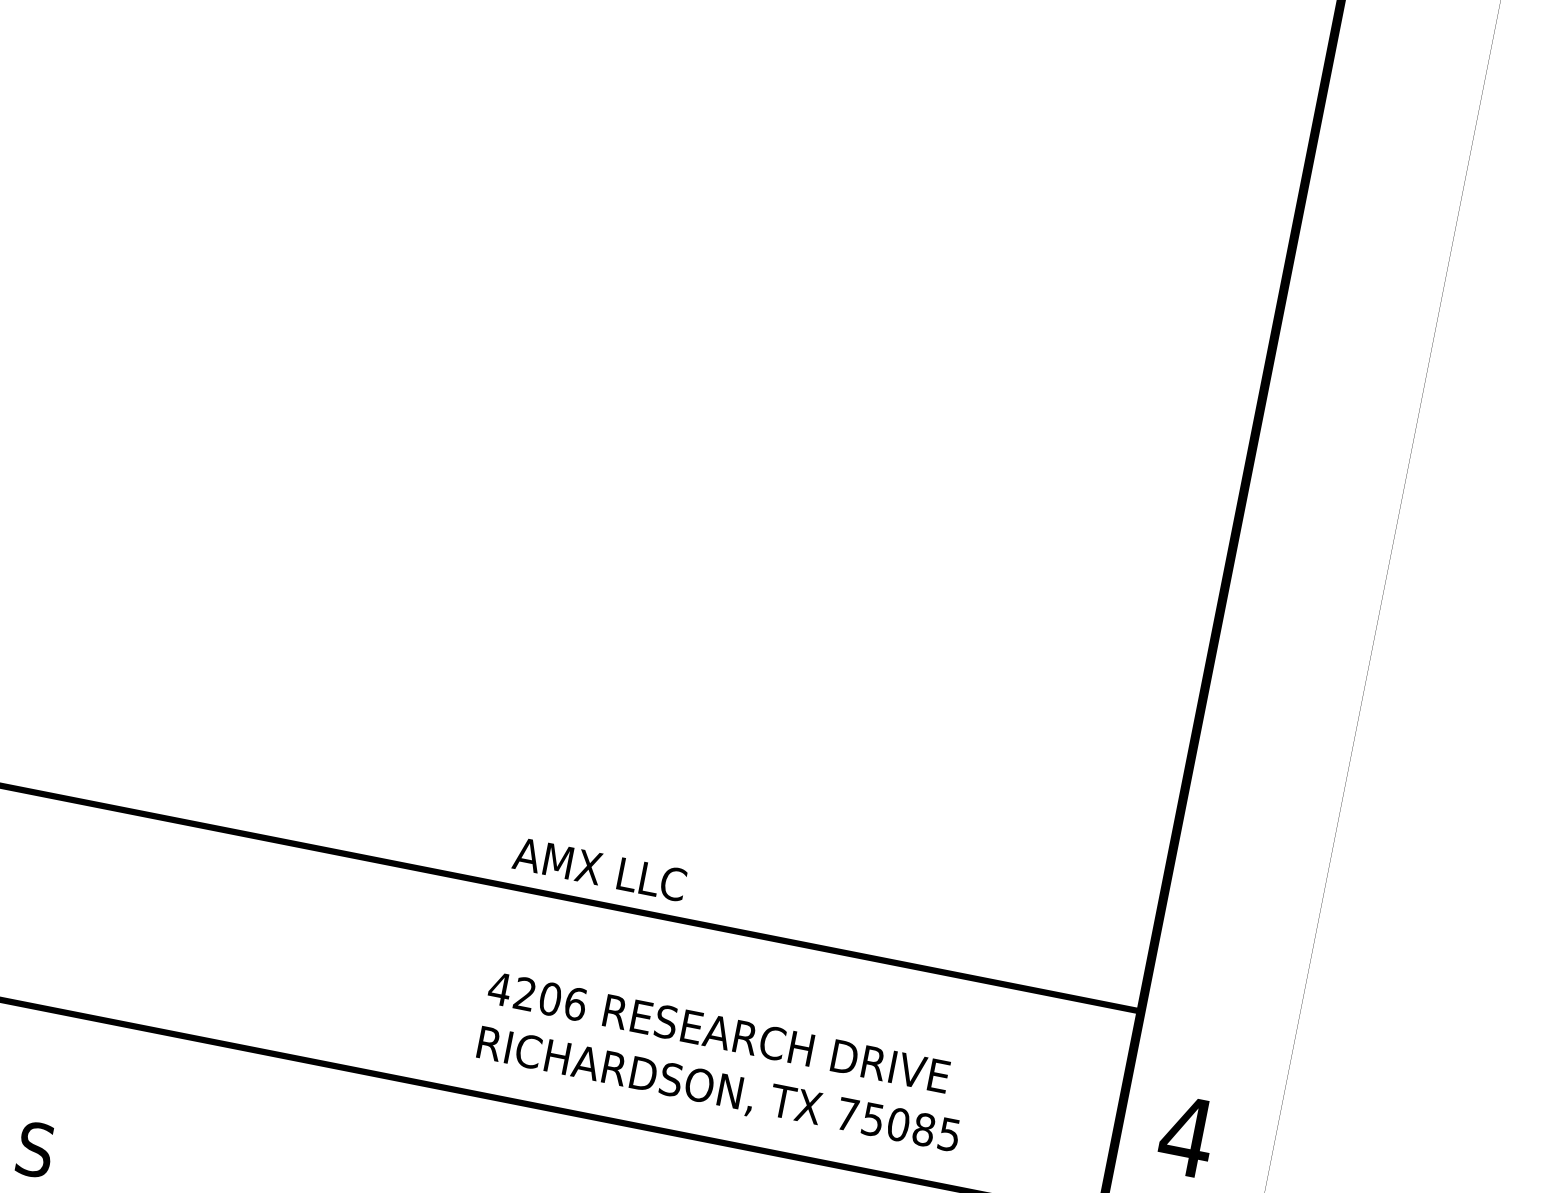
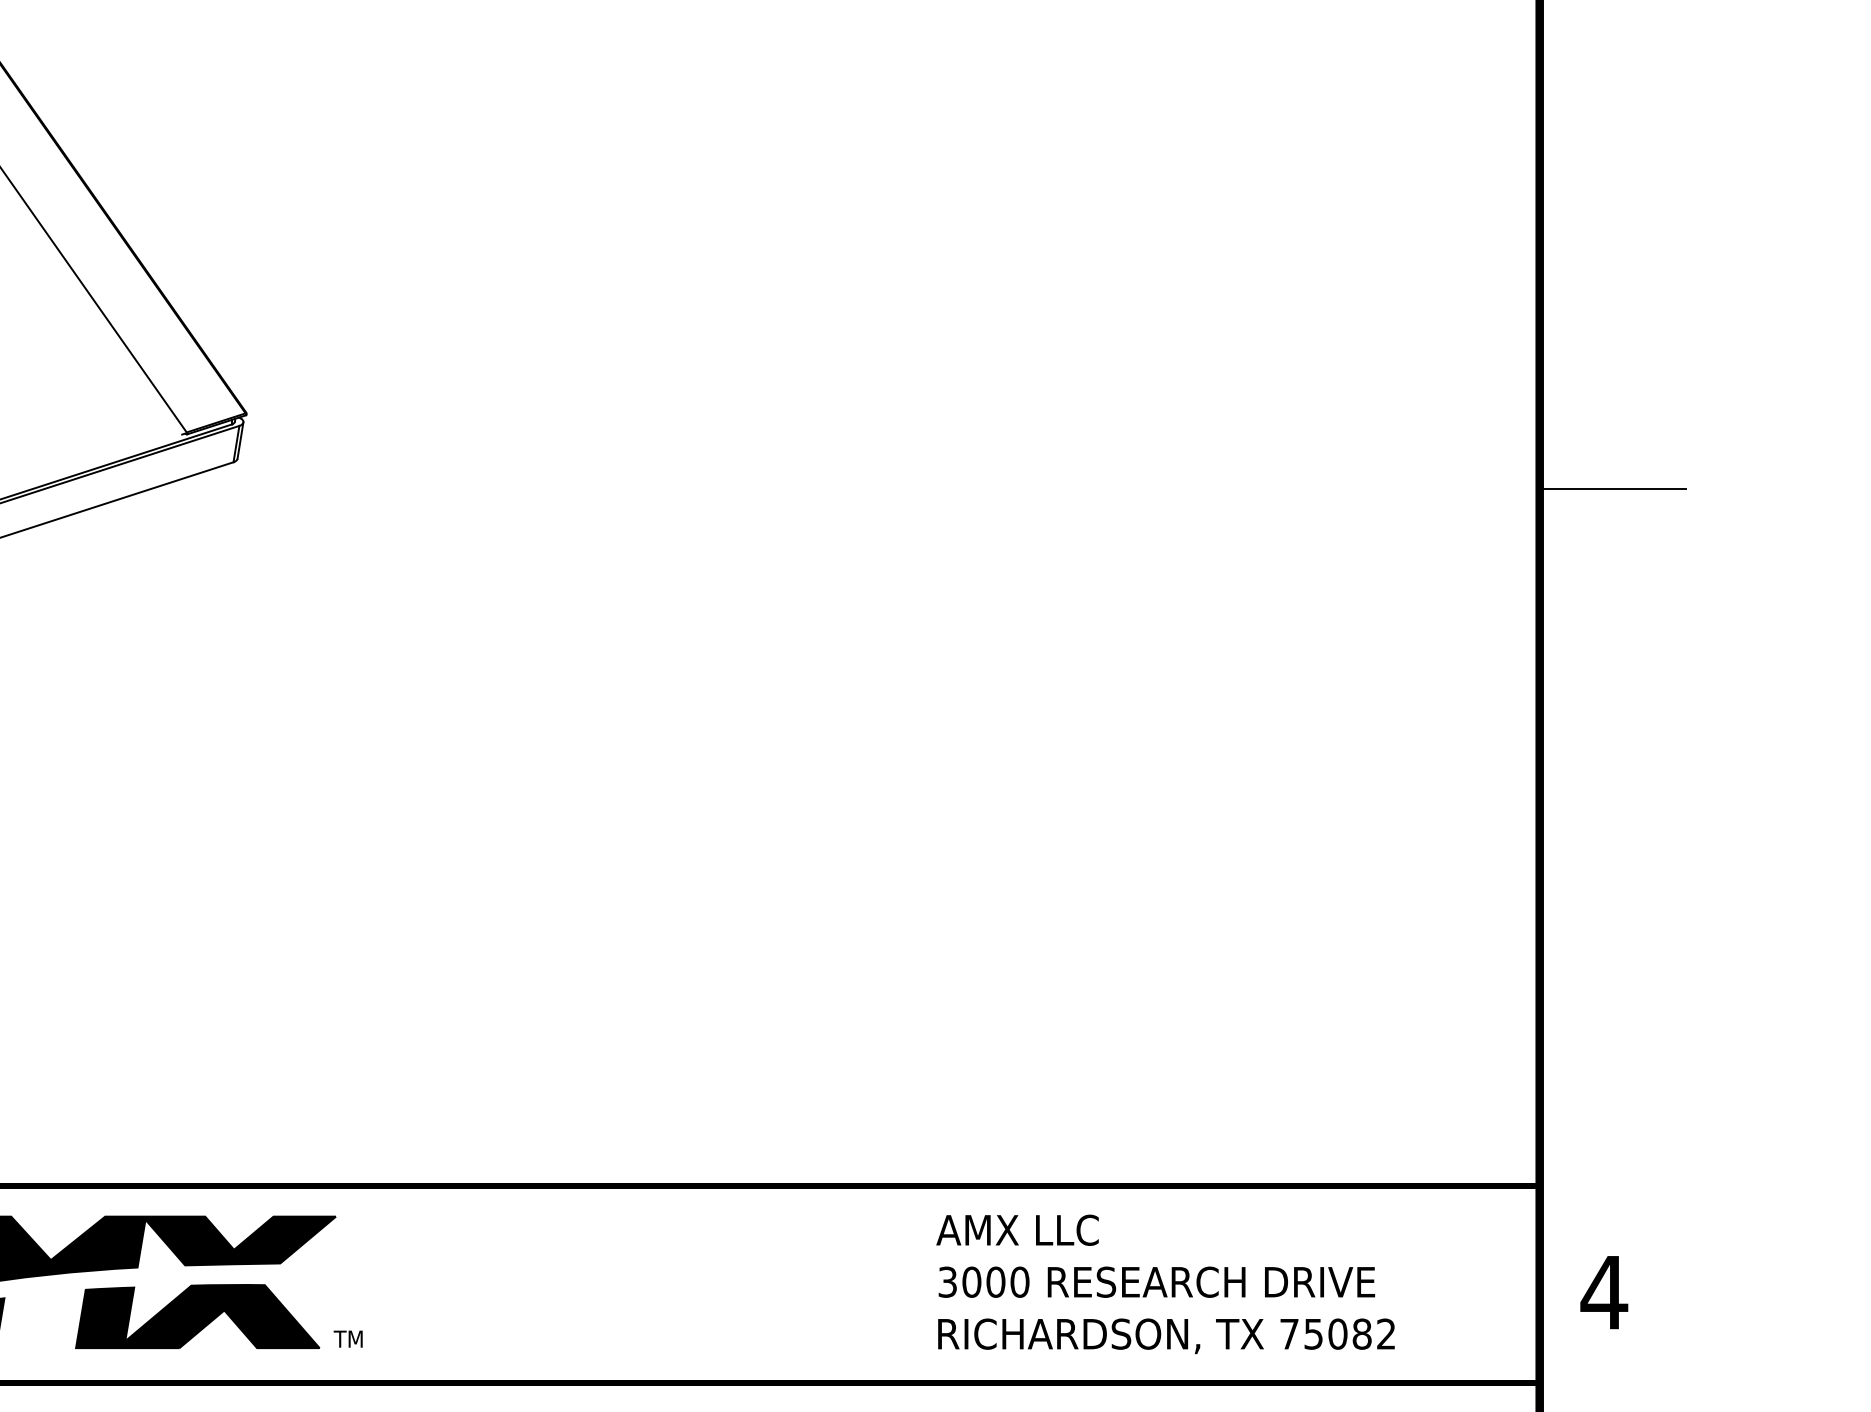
line: (1362, 294) -> (1612, 488), added
text: (599, 868) -> (1017, 1229), moved
text: (537, 995) -> (983, 1281), 4206 -> 3000
text: (949, 1134) -> (1386, 1333), 75085 -> 75082

